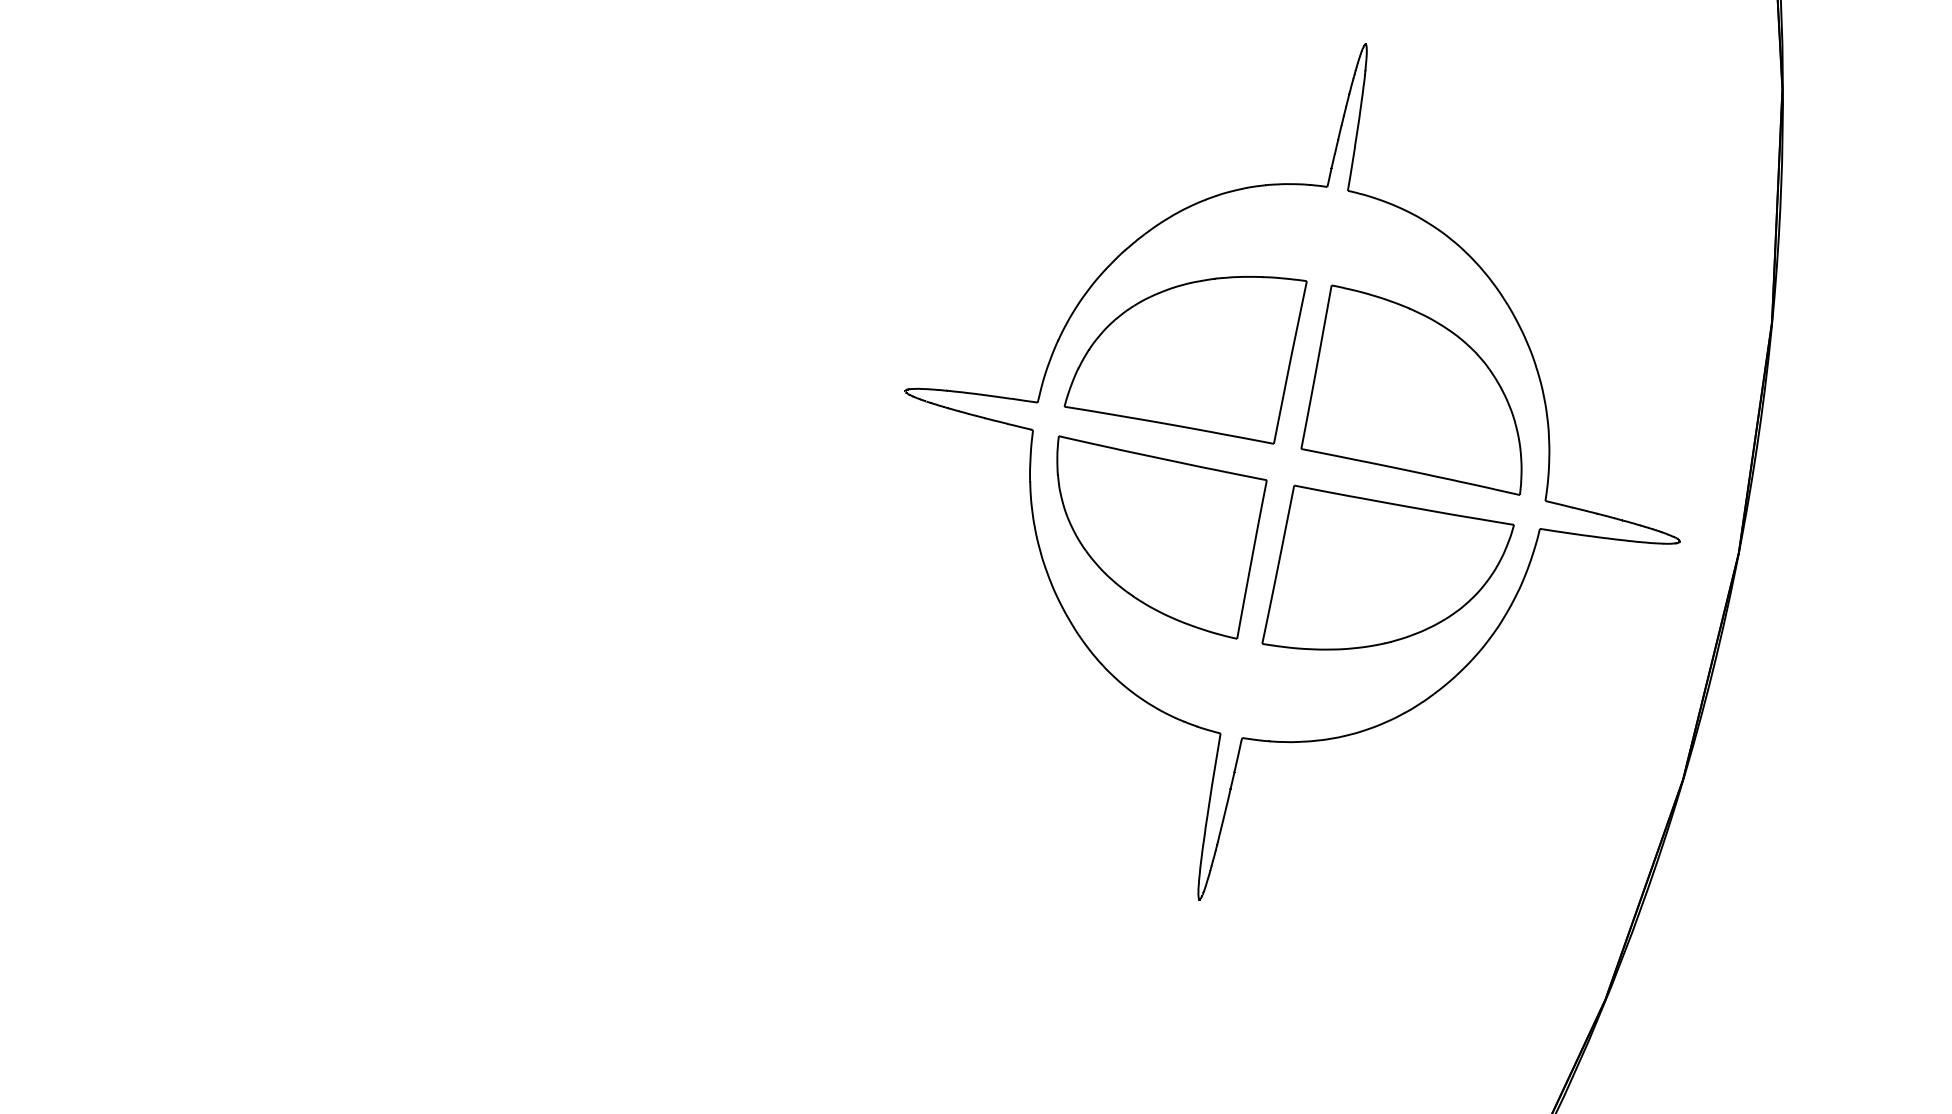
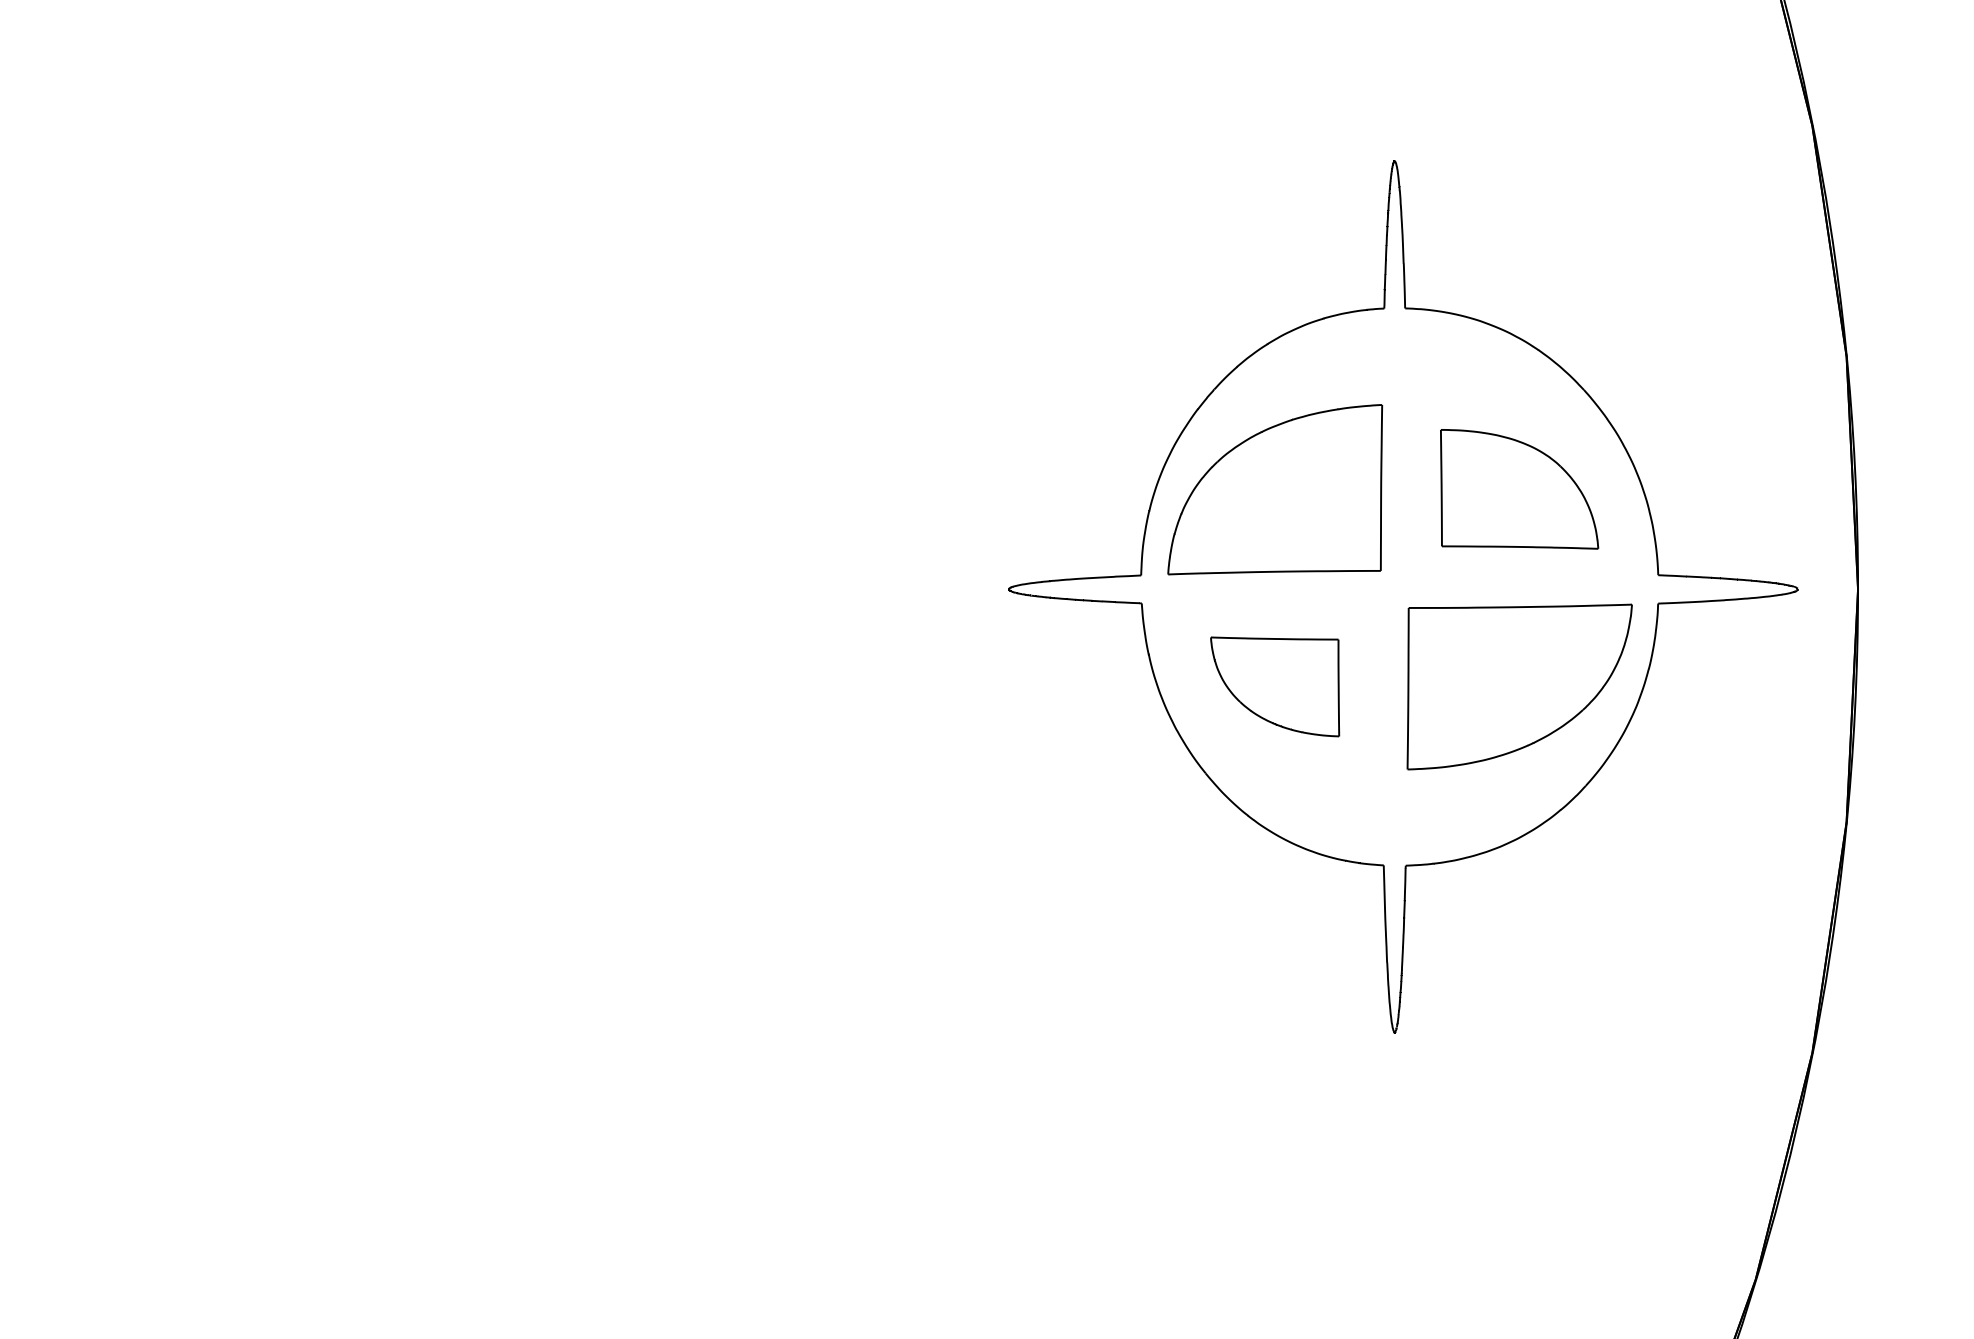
part: (1425, 390) -> (1519, 489), size x0.7
part: (1147, 537) -> (1274, 686), size x0.6

